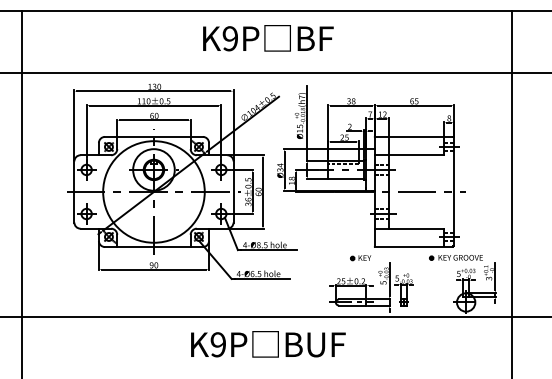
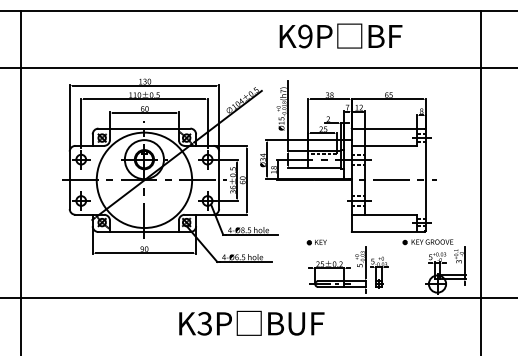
text: (268, 38) -> (341, 36), moved
part: (360, 258) -> (316, 242), moved
text: (217, 344) -> (204, 323), K9P -> K3P

